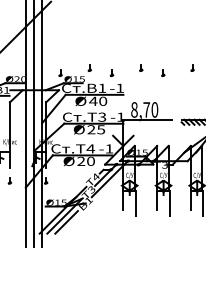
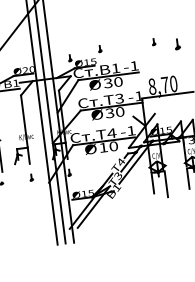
part: (111, 73) -> (123, 51), removed
part: (163, 73) -> (177, 44), size x1.6
text: (93, 100) -> (108, 82), 40 -> 30
text: (96, 129) -> (115, 112), 25 -> 30
text: (81, 160) -> (103, 146), 20 -> 10
line: (66, 222) -> (96, 213), removed

